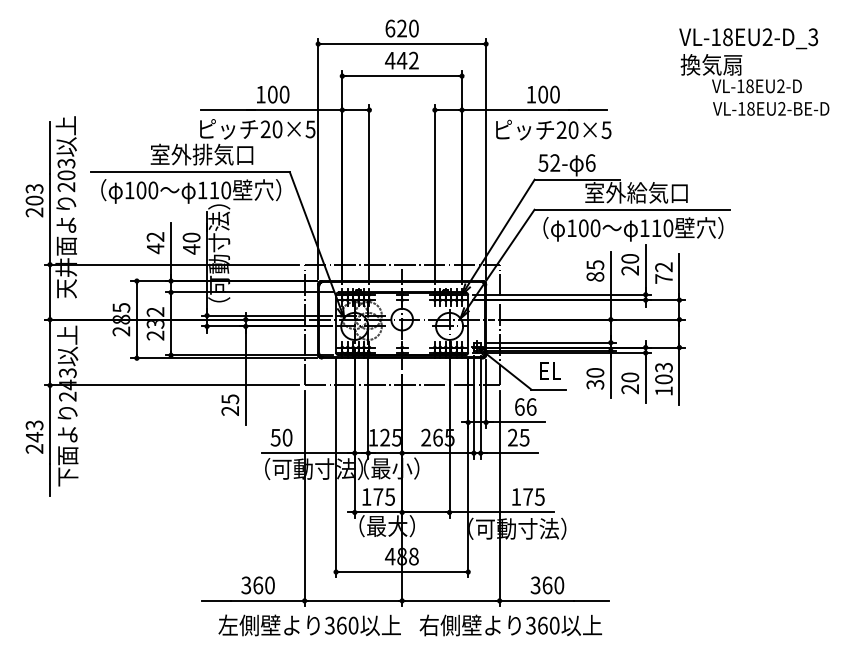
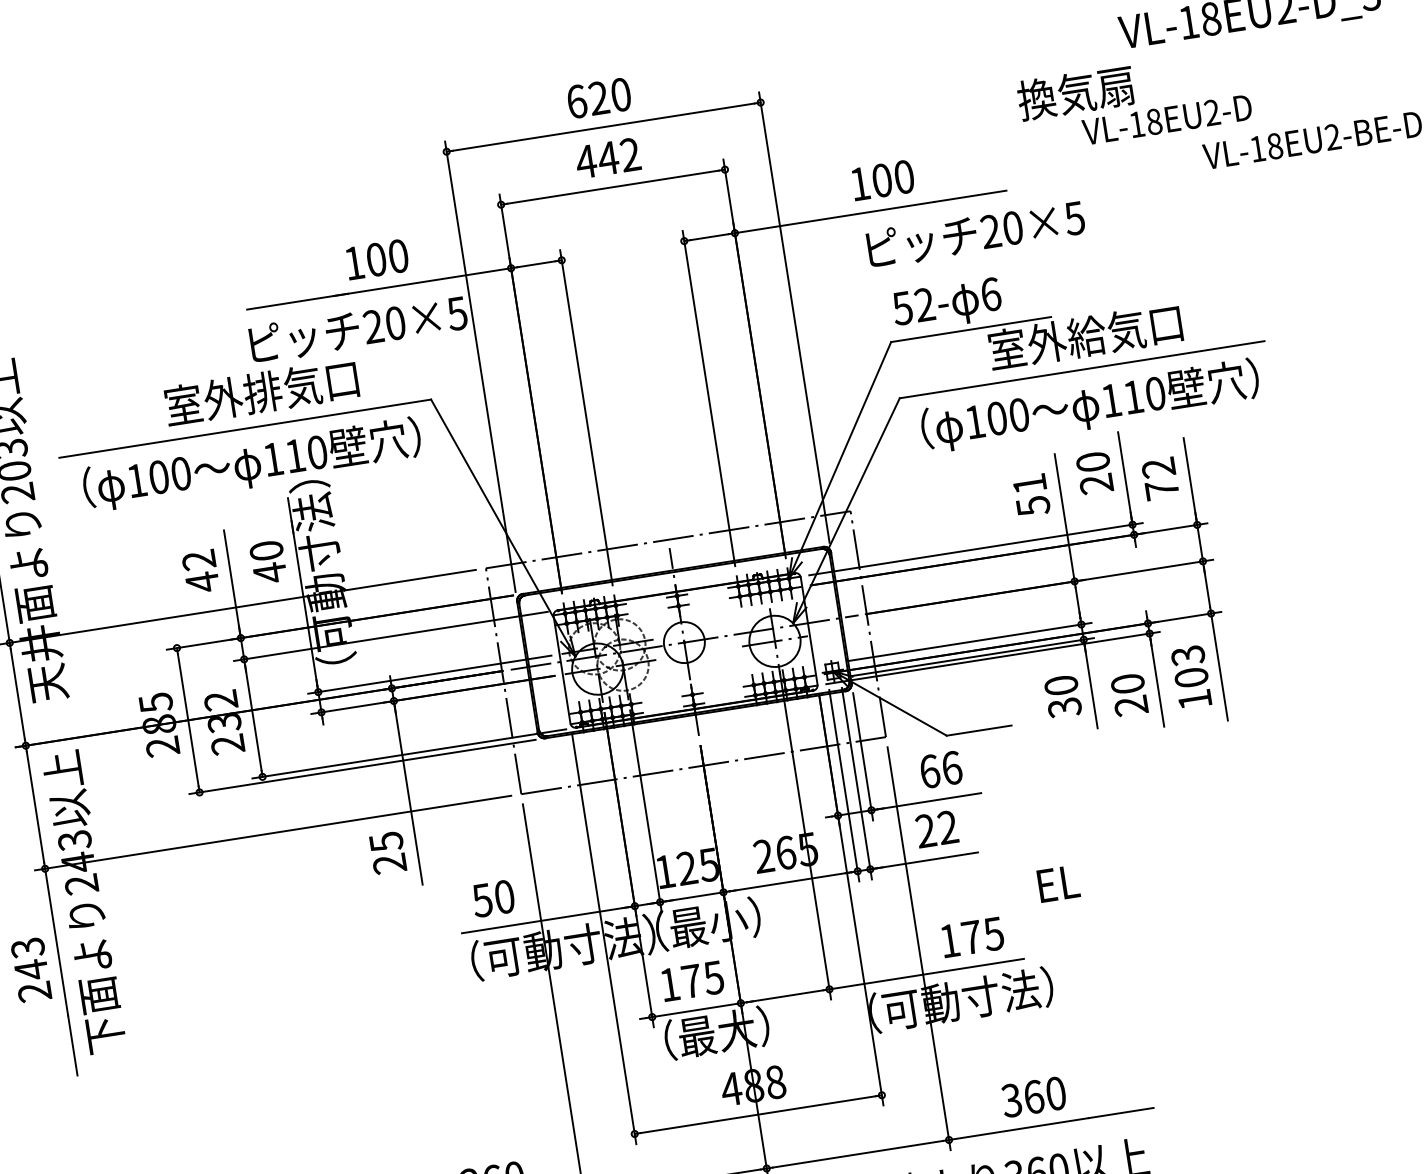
text: (740, 73) -> (1132, 100), moved
text: (553, 129) -> (975, 232), moved
text: (595, 270) -> (1031, 494), 85 -> 51
text: (550, 370) -> (1057, 882), moved
text: (524, 437) -> (947, 827), 25 -> 22

